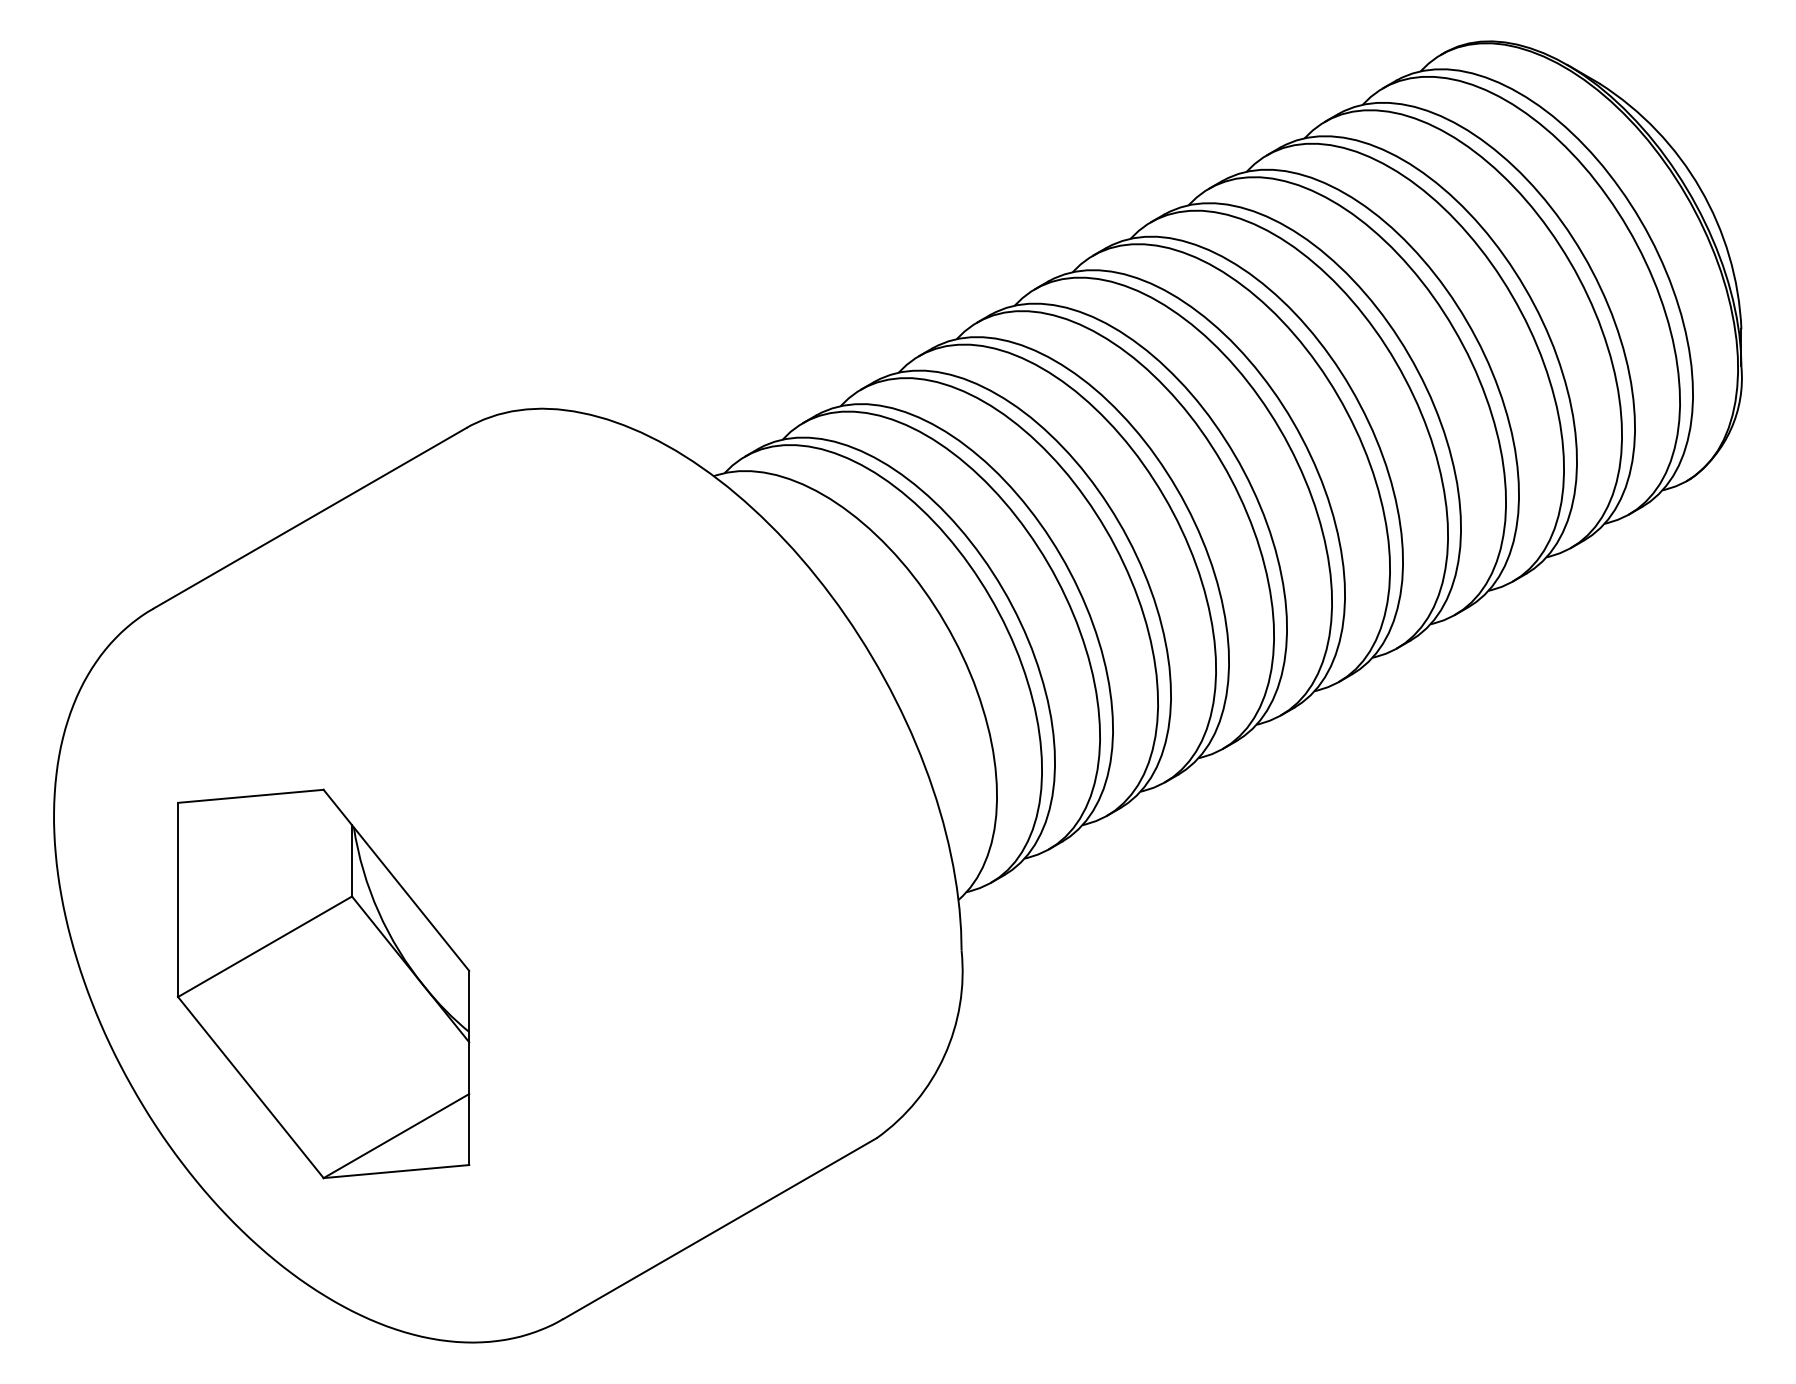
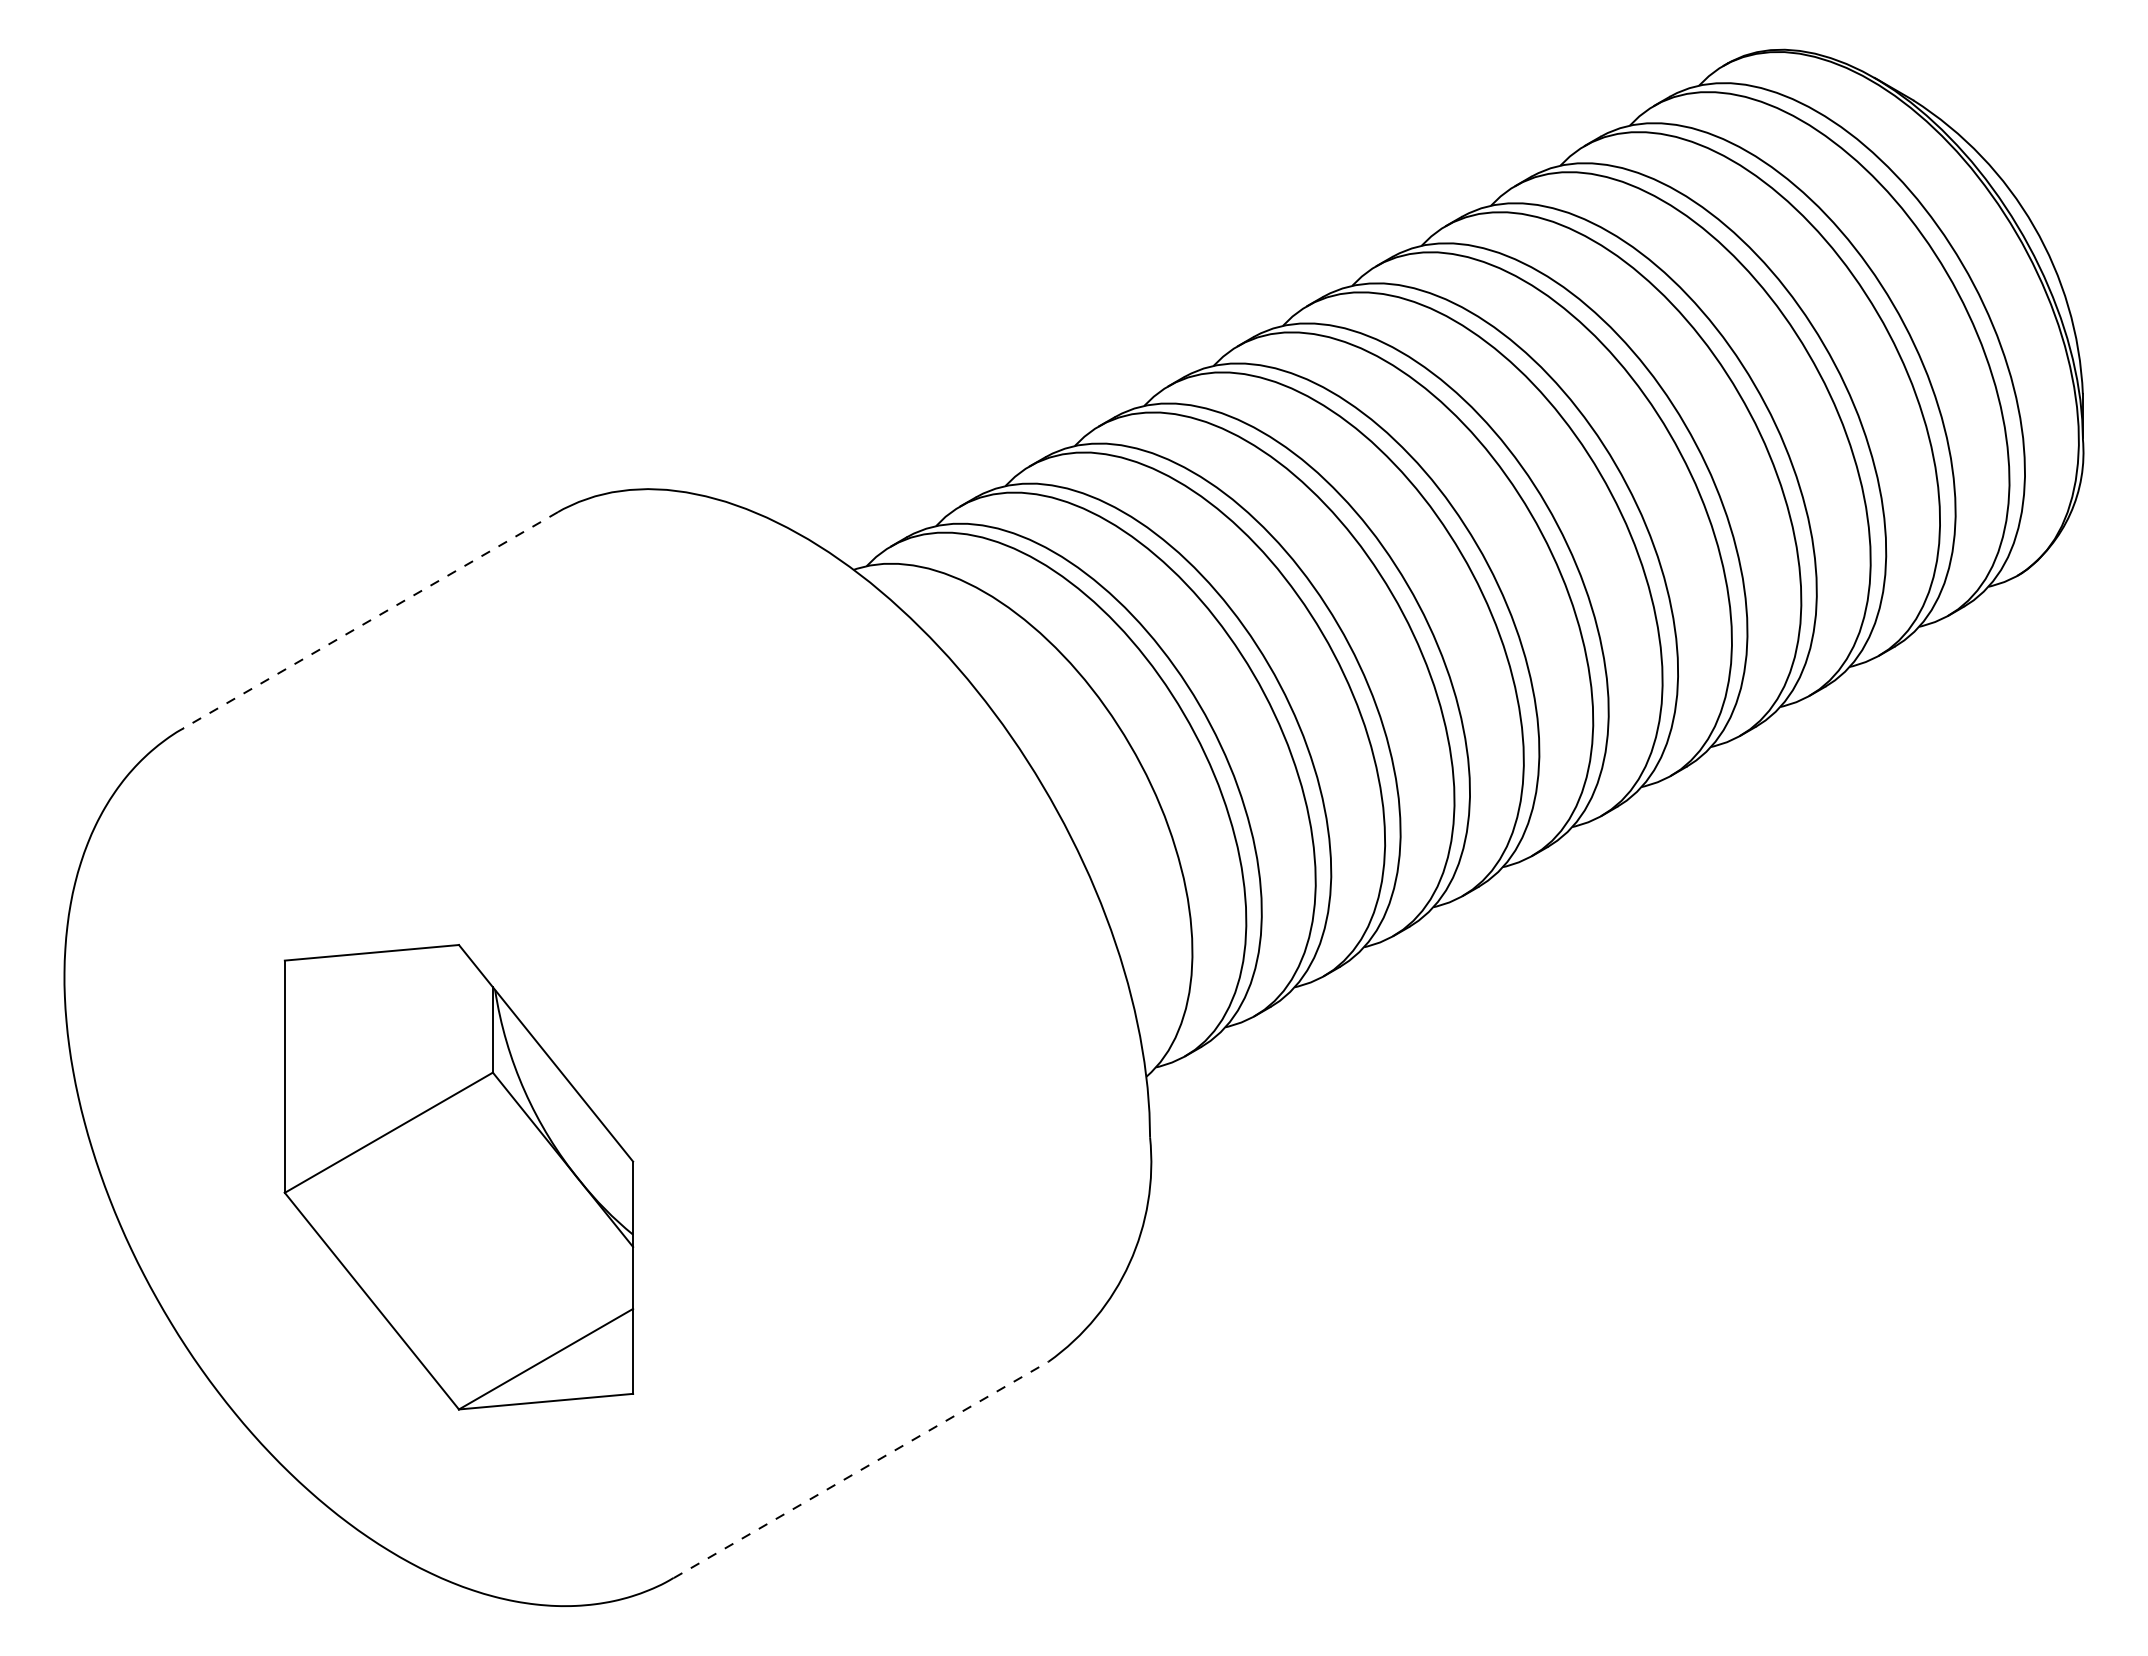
line: (309, 518) -> (370, 620), solid -> dashed
part: (323, 984) -> (458, 1177), moved
line: (720, 1228) -> (861, 1469), solid -> dashed

